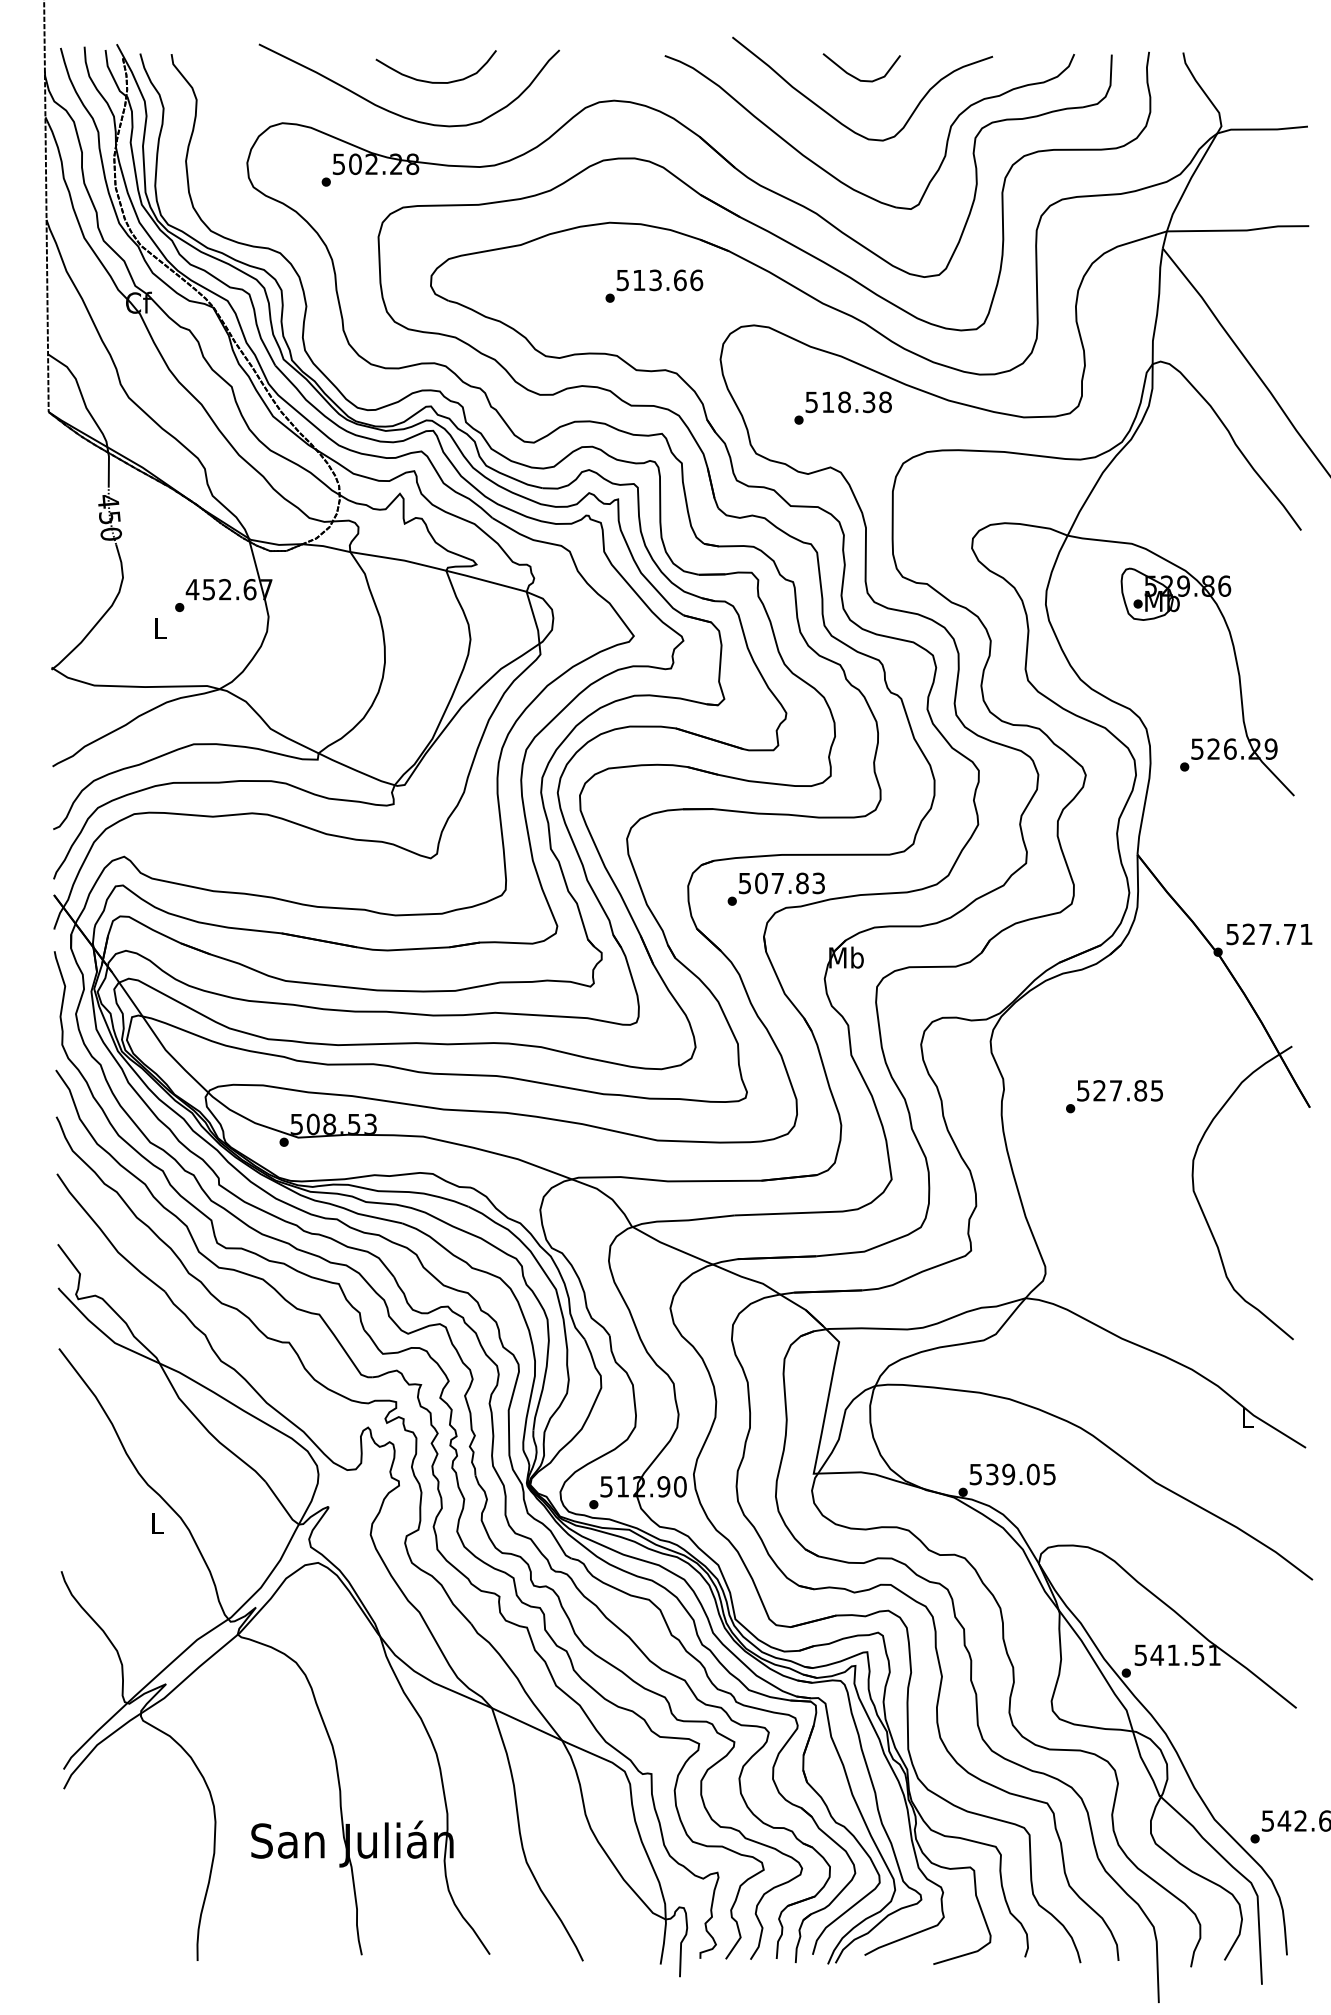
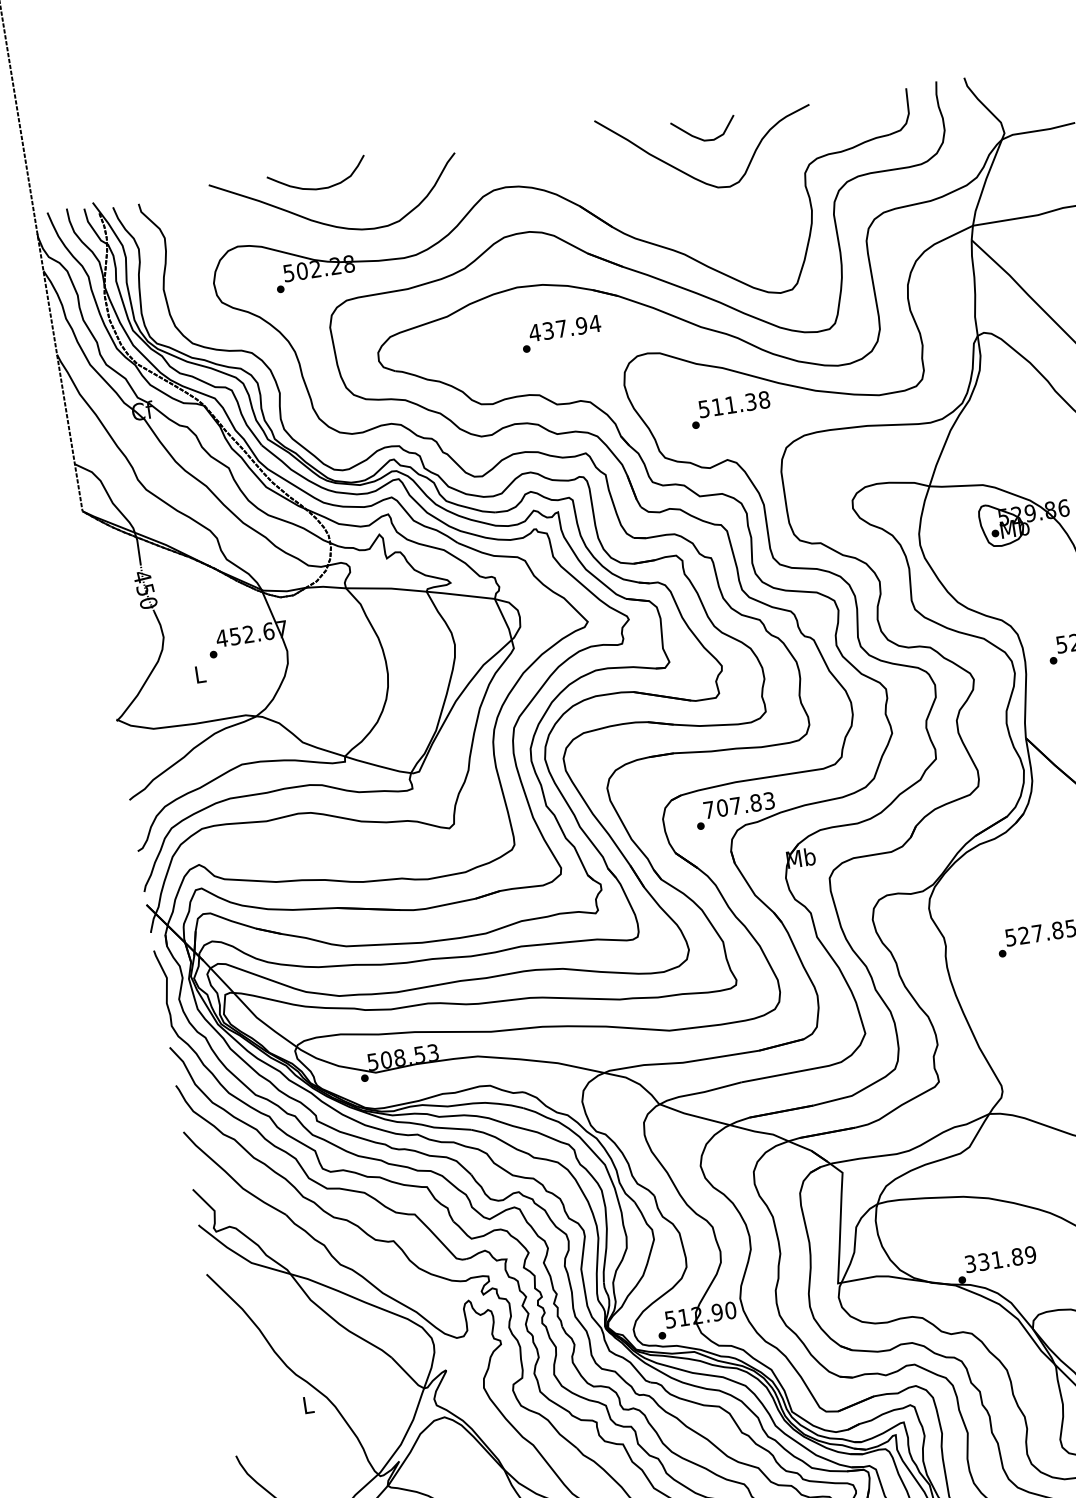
curve: (432, 81) -> (315, 188), moved
part: (839, 179) -> (699, 223), removed
text: (659, 280) -> (564, 328), 513.66 -> 437.94
text: (844, 402) -> (730, 405), 518.38 -> 511.38
text: (745, 883) -> (709, 810), 507.83 -> 707.83
text: (1013, 1474) -> (1001, 1259), 539.05 -> 331.89

